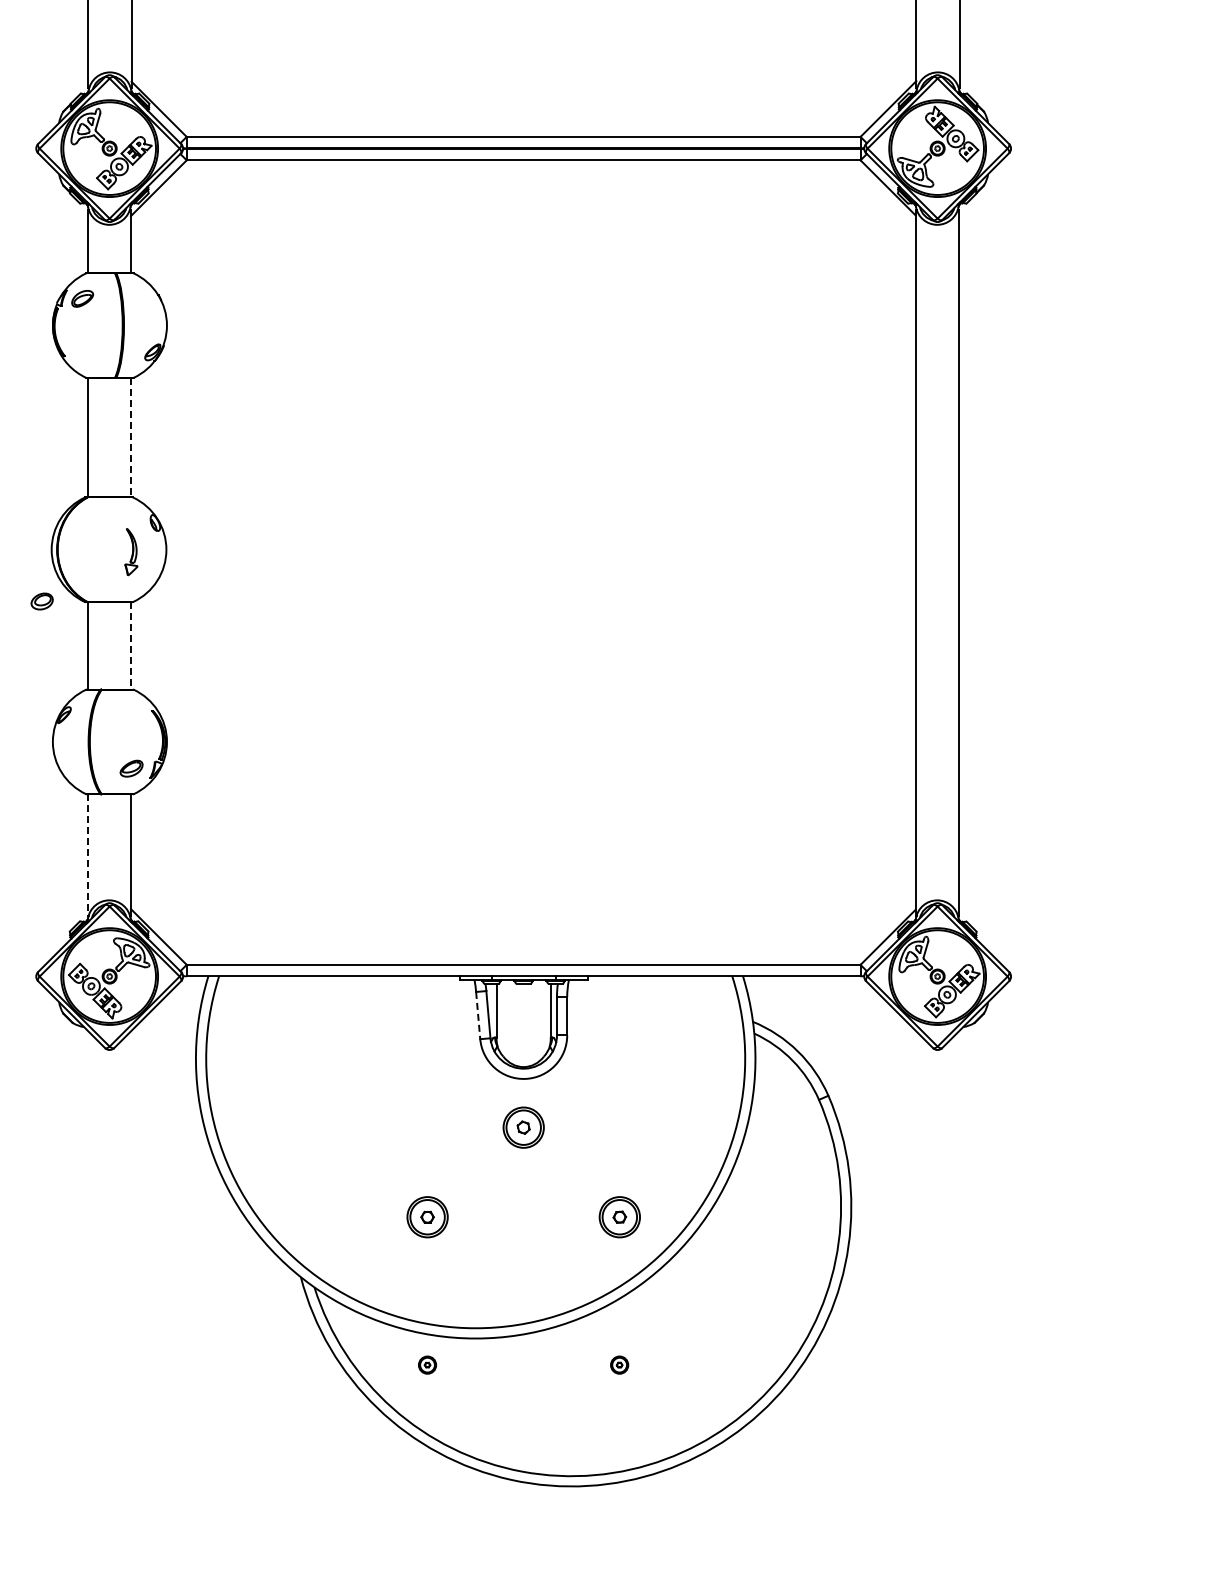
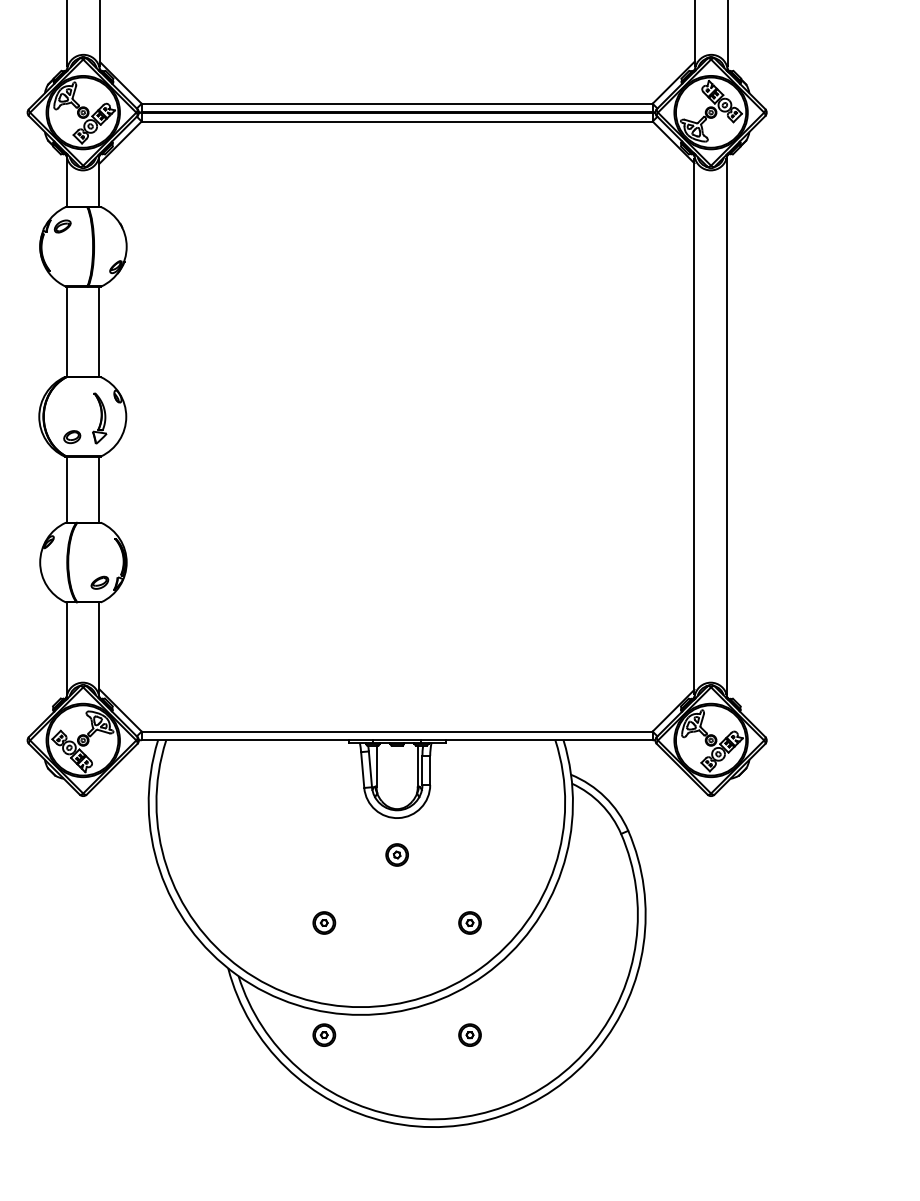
line: (130, 437) -> (99, 331), dashed -> solid
part: (131, 552) -> (99, 418), size x1.43
part: (41, 601) -> (71, 437), moved
line: (130, 645) -> (99, 489), dashed -> solid
line: (87, 854) -> (66, 647), dashed -> solid
line: (478, 1015) -> (362, 769), dashed -> solid
part: (523, 1127) -> (397, 854), size x0.71
part: (427, 1217) -> (324, 923), size x0.71
part: (619, 1217) -> (469, 923), size x0.71
part: (427, 1364) -> (324, 1034), size x1.67
part: (619, 1364) -> (469, 1034), size x1.67

